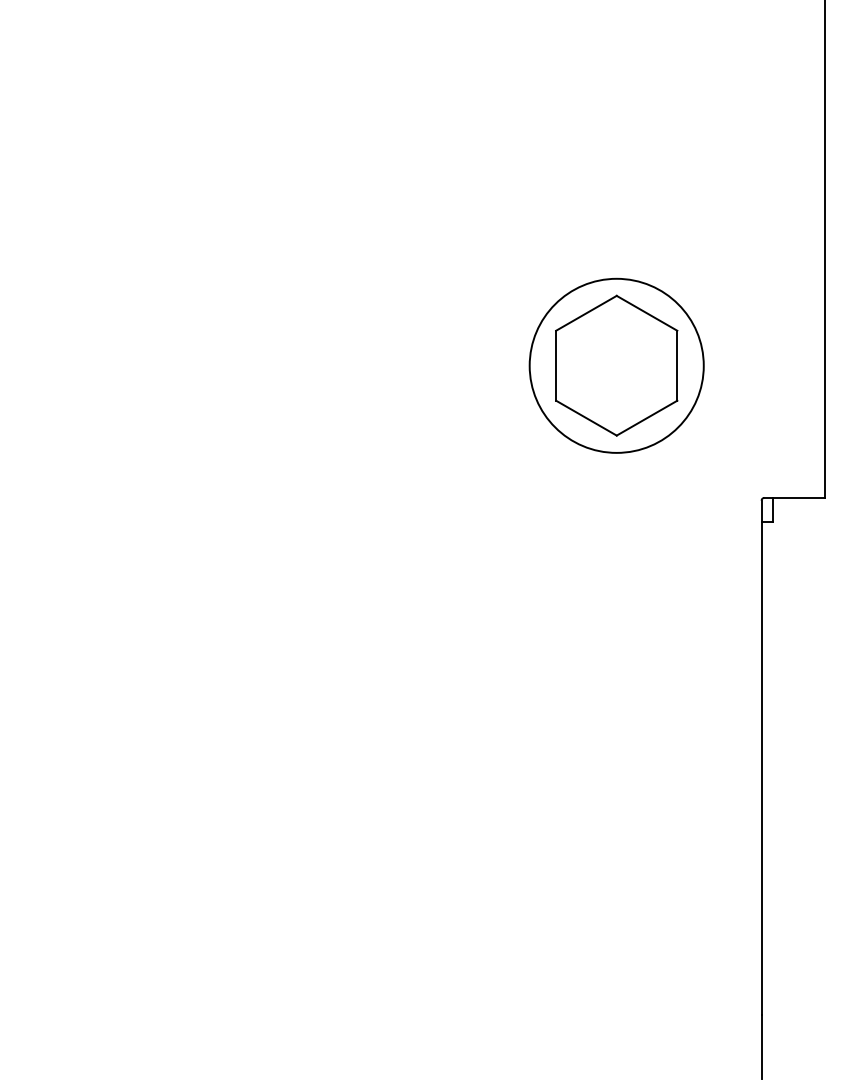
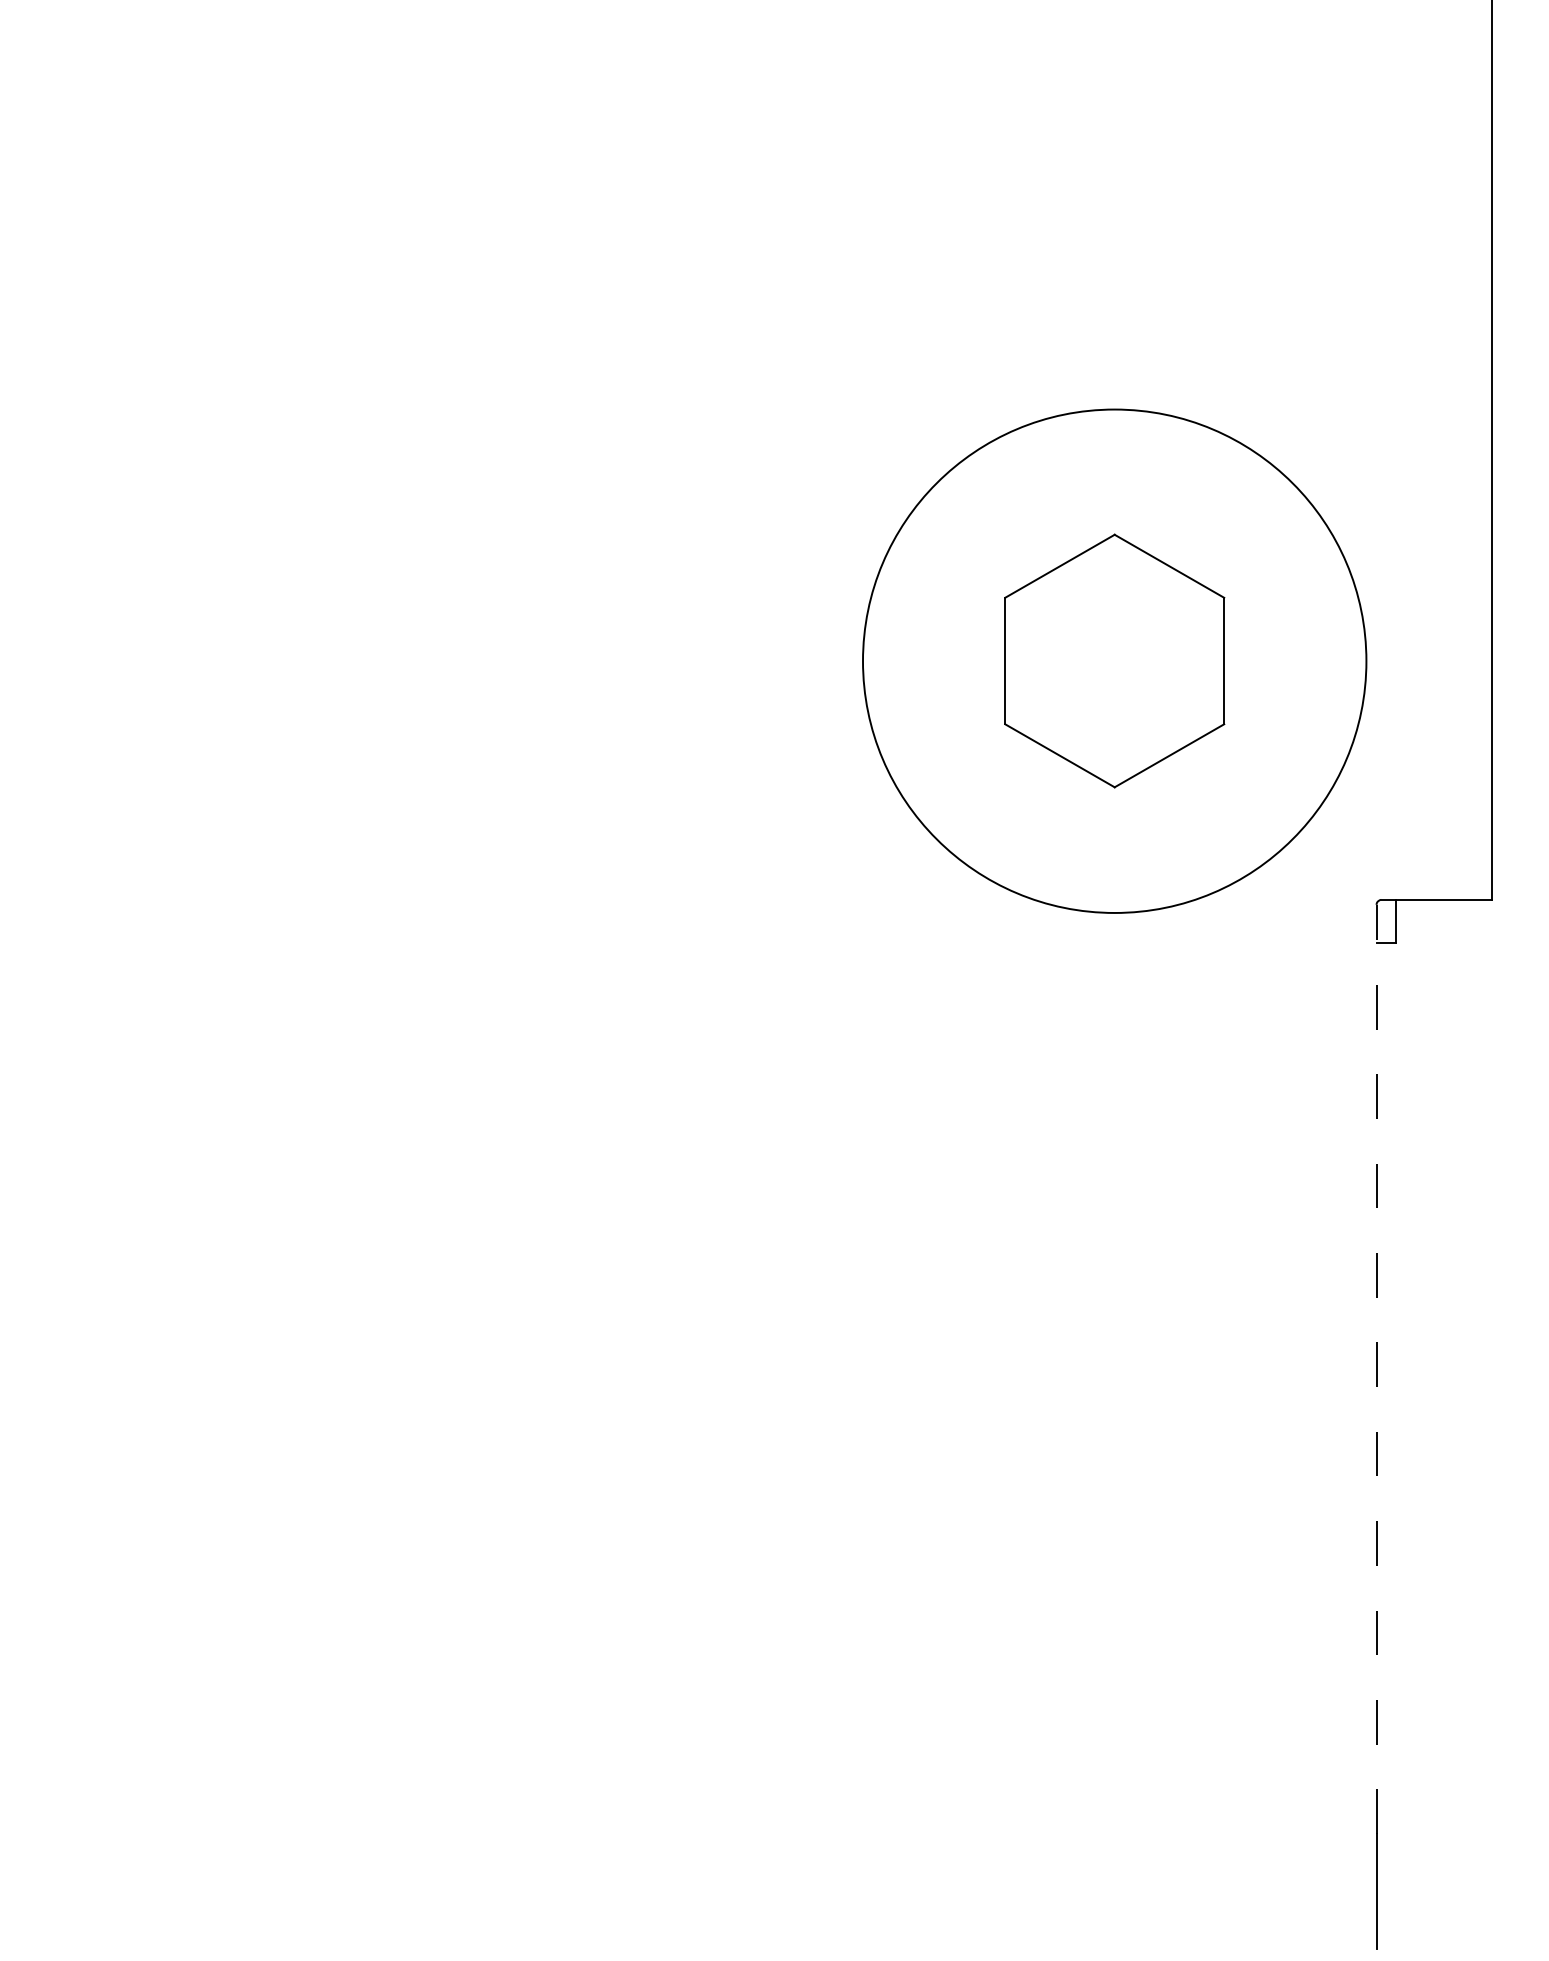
circle: (616, 365) -> (1114, 660), size x1.6
line: (761, 757) -> (1376, 1369), solid -> dashed

